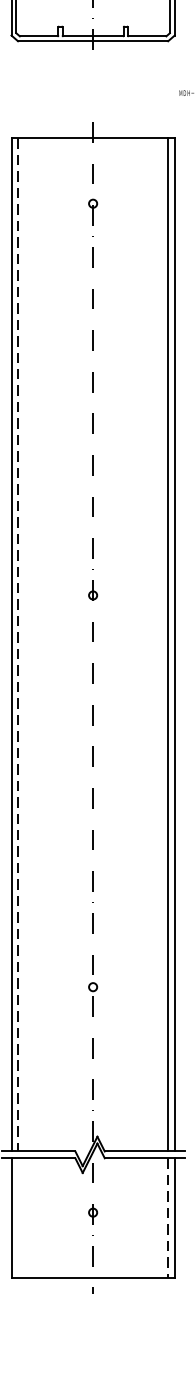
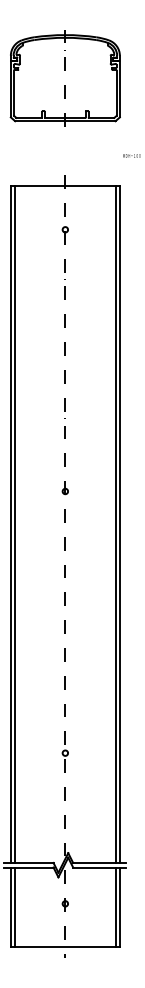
line: (18, 646) -> (15, 525), dashed -> solid
line: (18, 1218) -> (15, 907), added
line: (168, 1218) -> (115, 907), dashed -> solid

